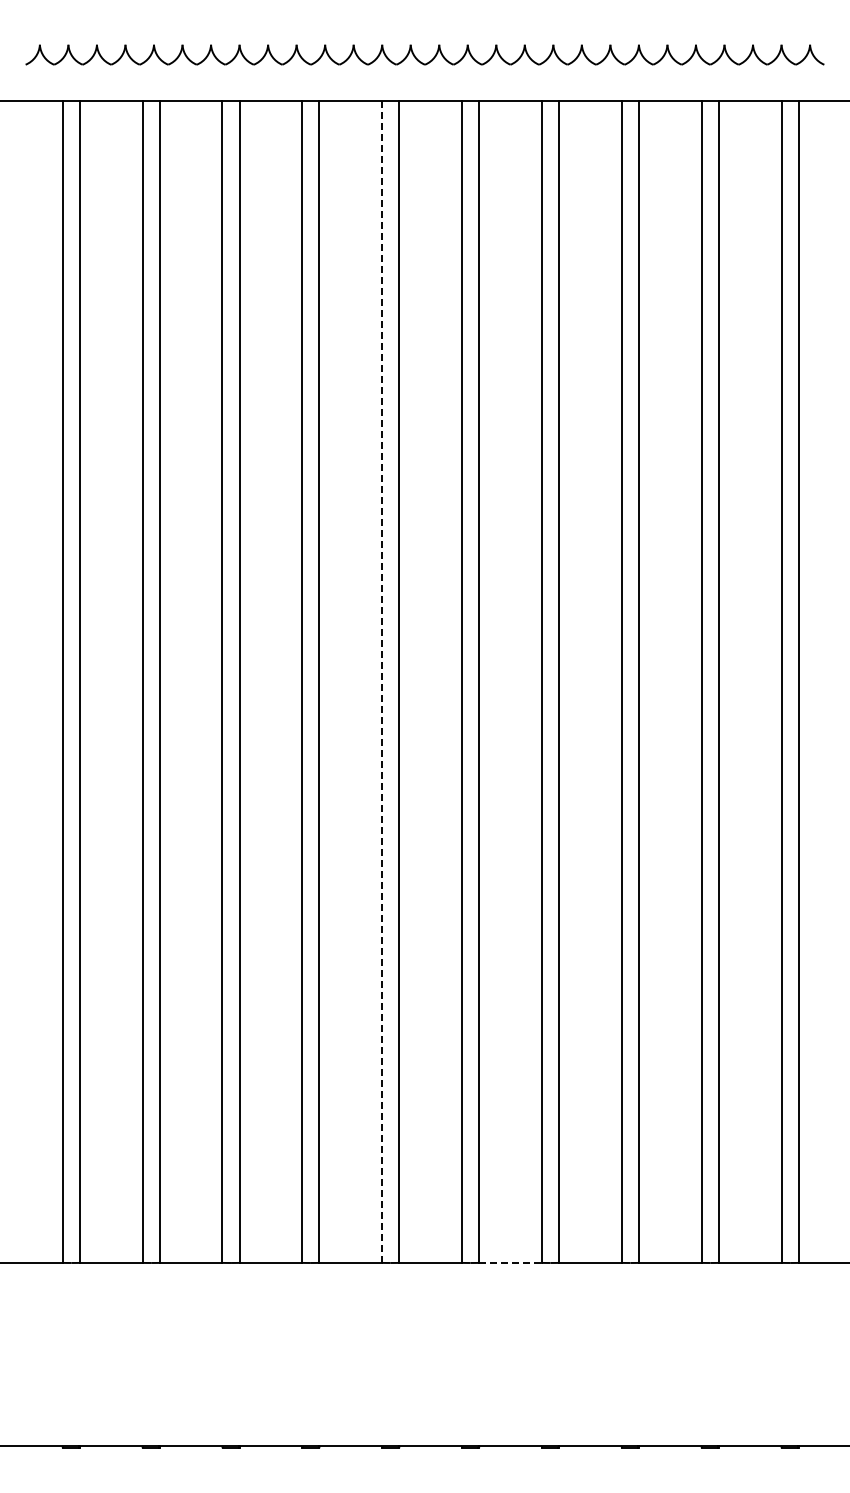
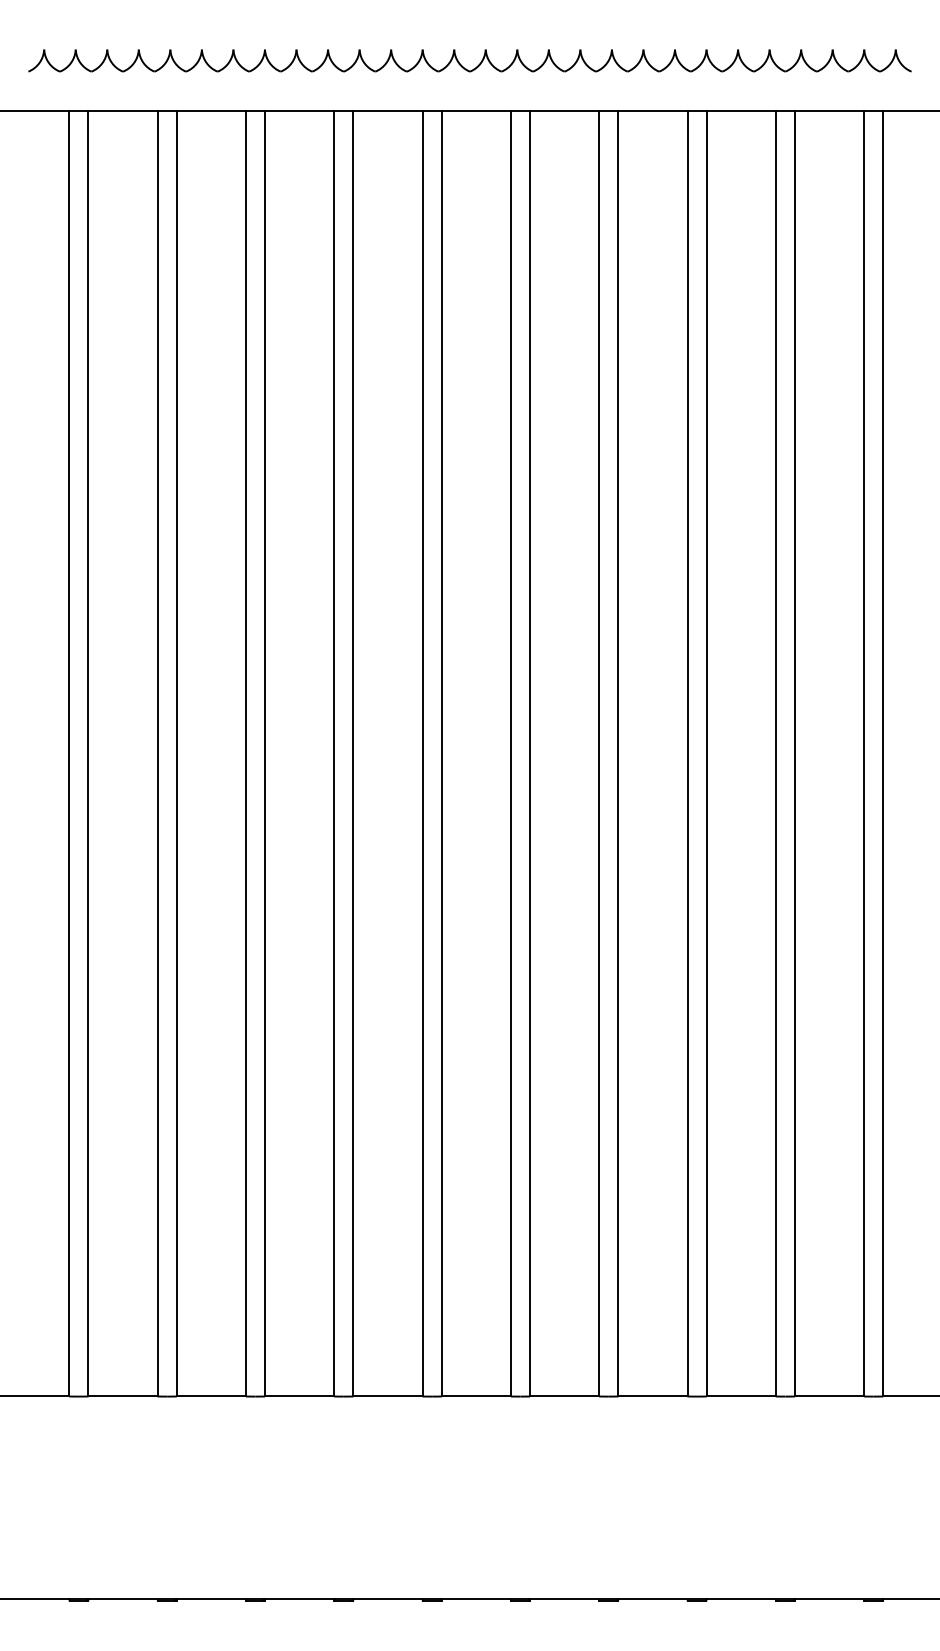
line: (382, 681) -> (423, 753), dashed -> solid
line: (511, 1262) -> (565, 1396), dashed -> solid

